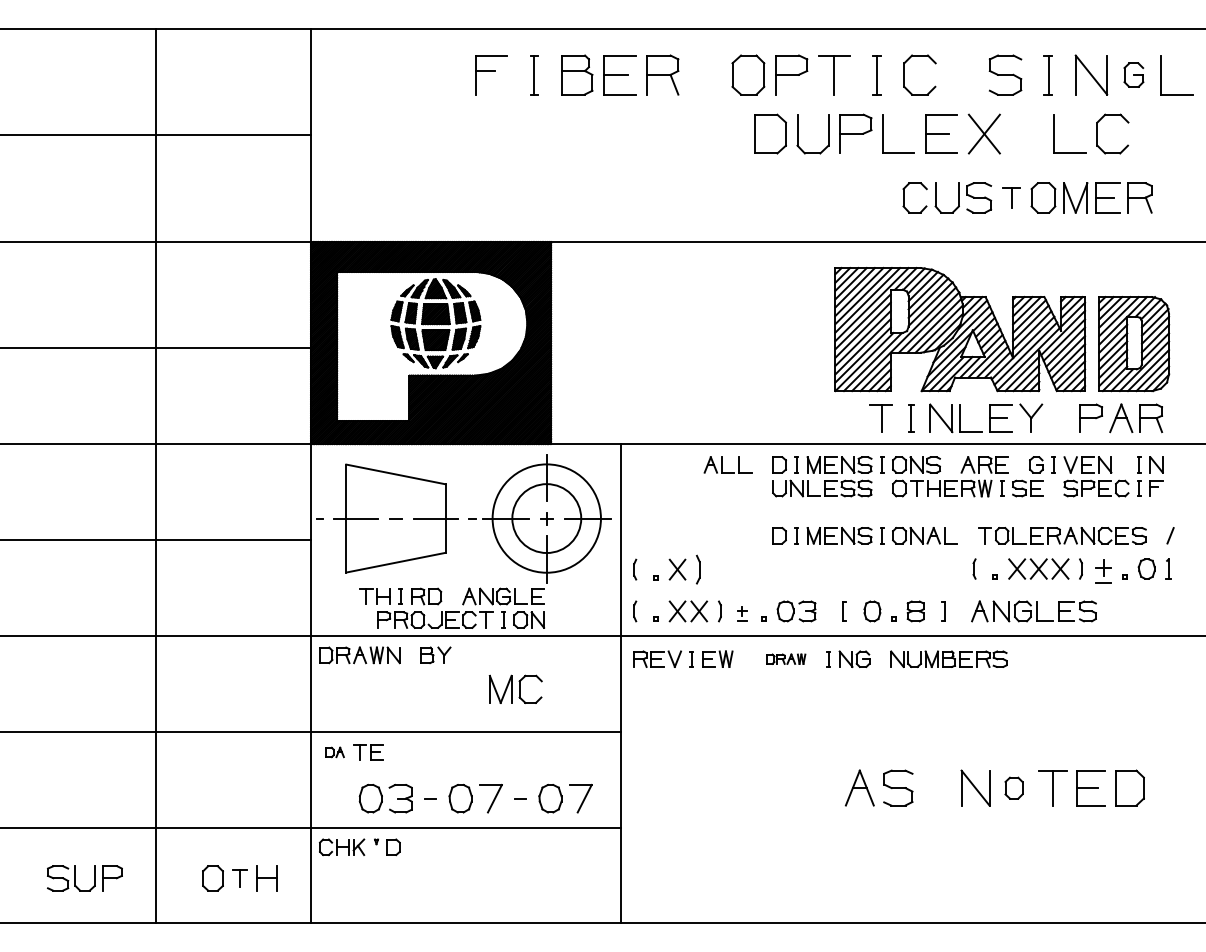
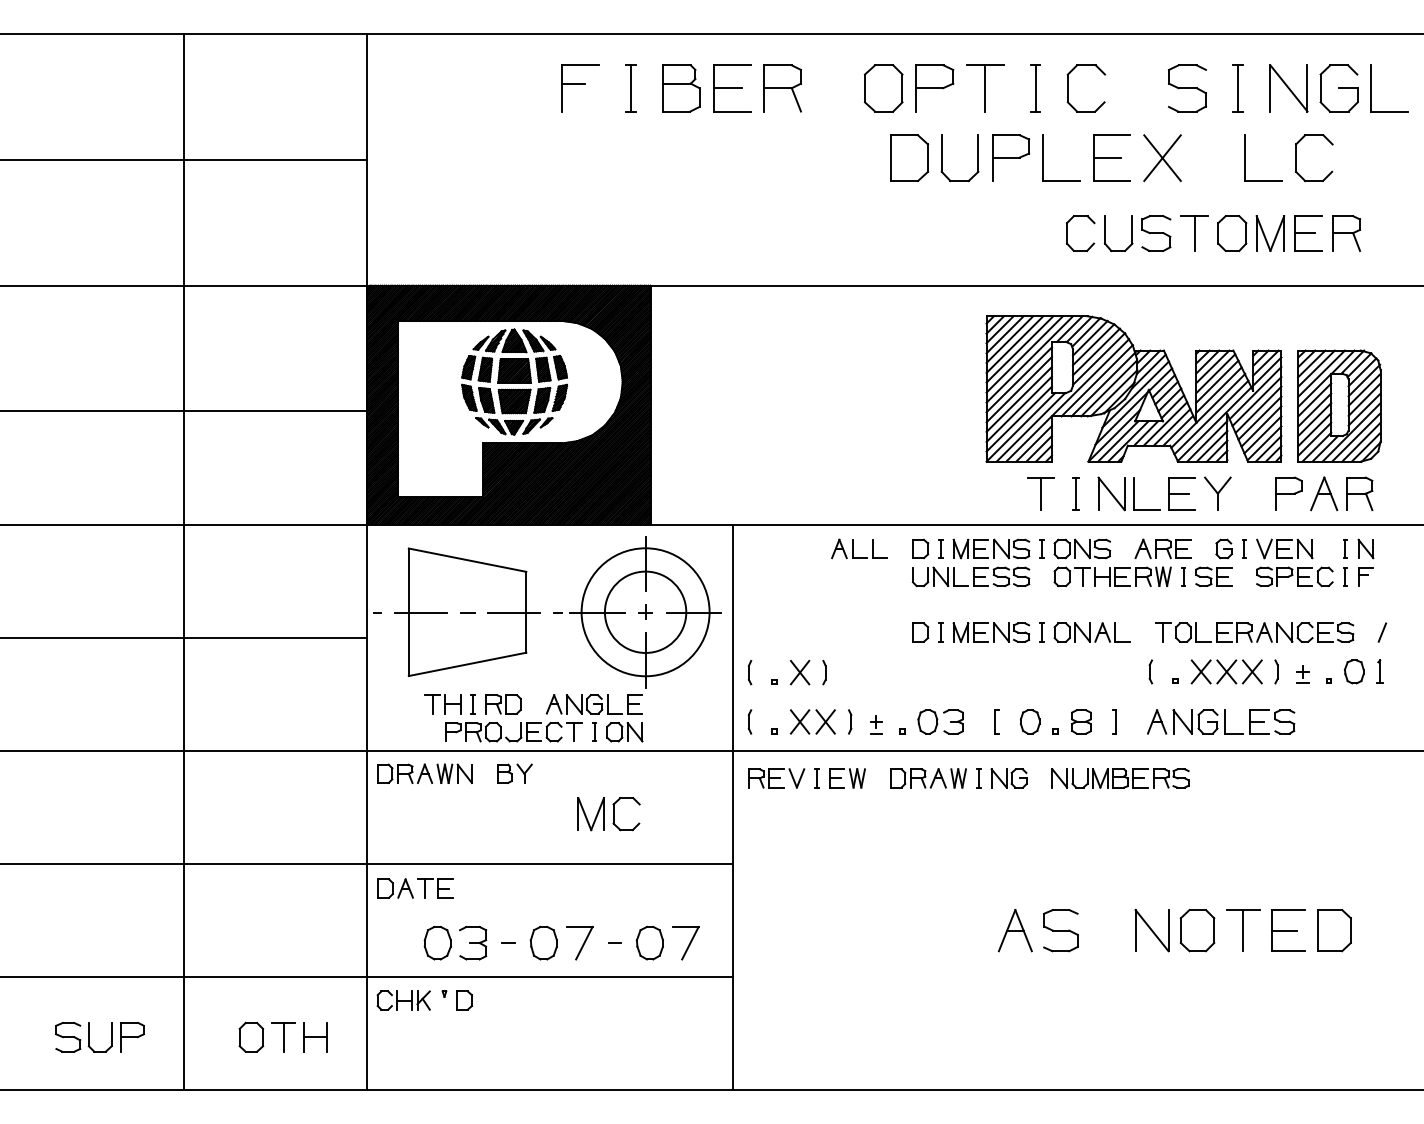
part: (1133, 75) -> (1338, 88), size x1.67
part: (1011, 197) -> (1194, 233), size x1.43
part: (698, 569) -> (824, 672), size x0.71
part: (1102, 571) -> (1302, 674), size x0.62
part: (786, 659) -> (928, 778), size x1.67
part: (335, 752) -> (395, 888), size x1.67
part: (1014, 787) -> (1197, 930), size x1.67
part: (240, 878) -> (283, 1037), size x1.43

